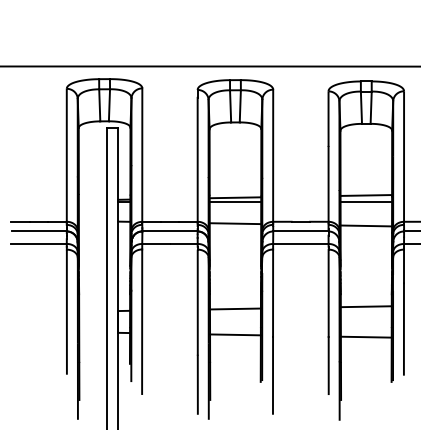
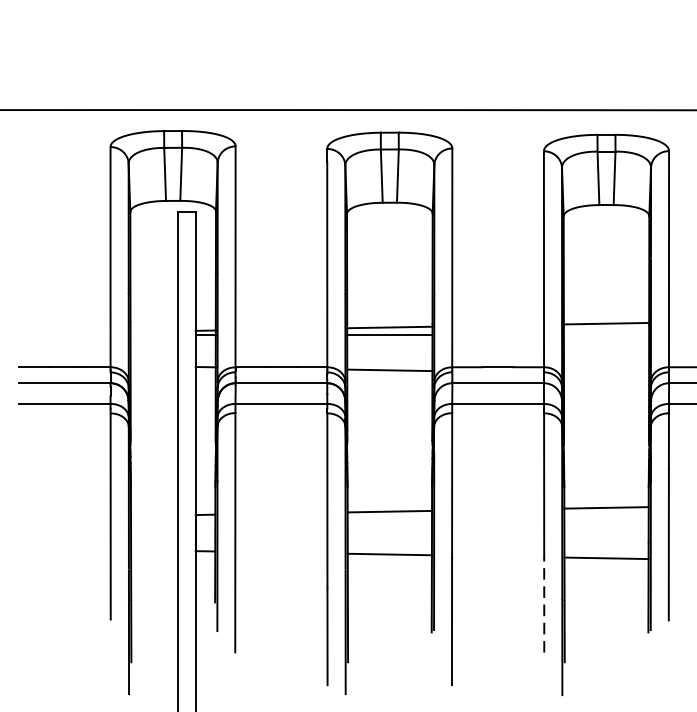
line: (366, 202) -> (606, 335), removed
line: (366, 225) -> (606, 373), removed
line: (328, 365) -> (543, 605), solid -> dashed

